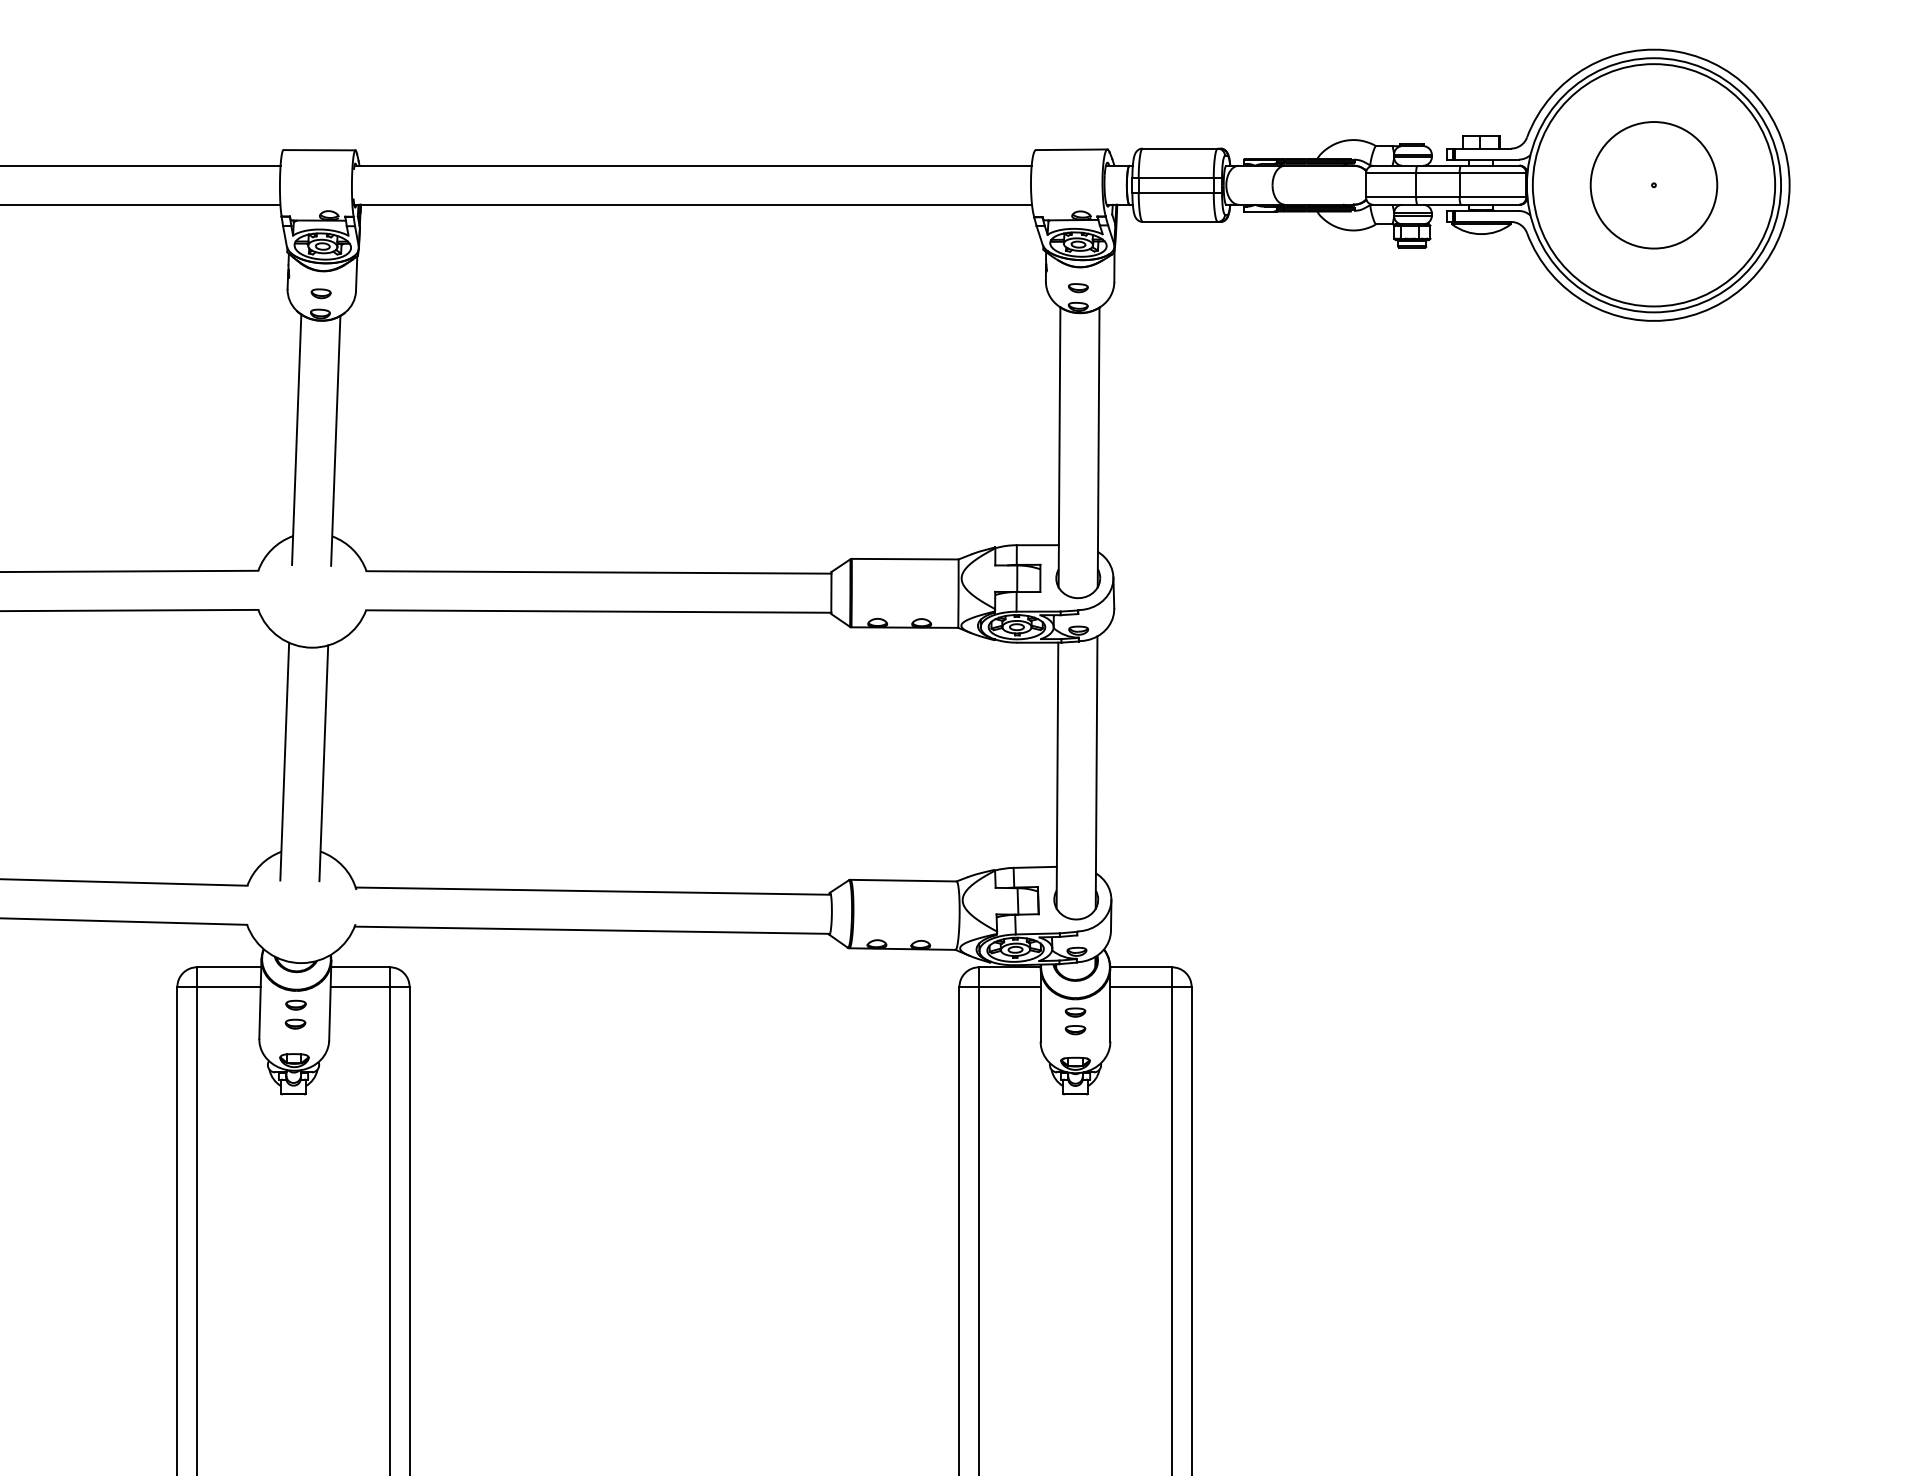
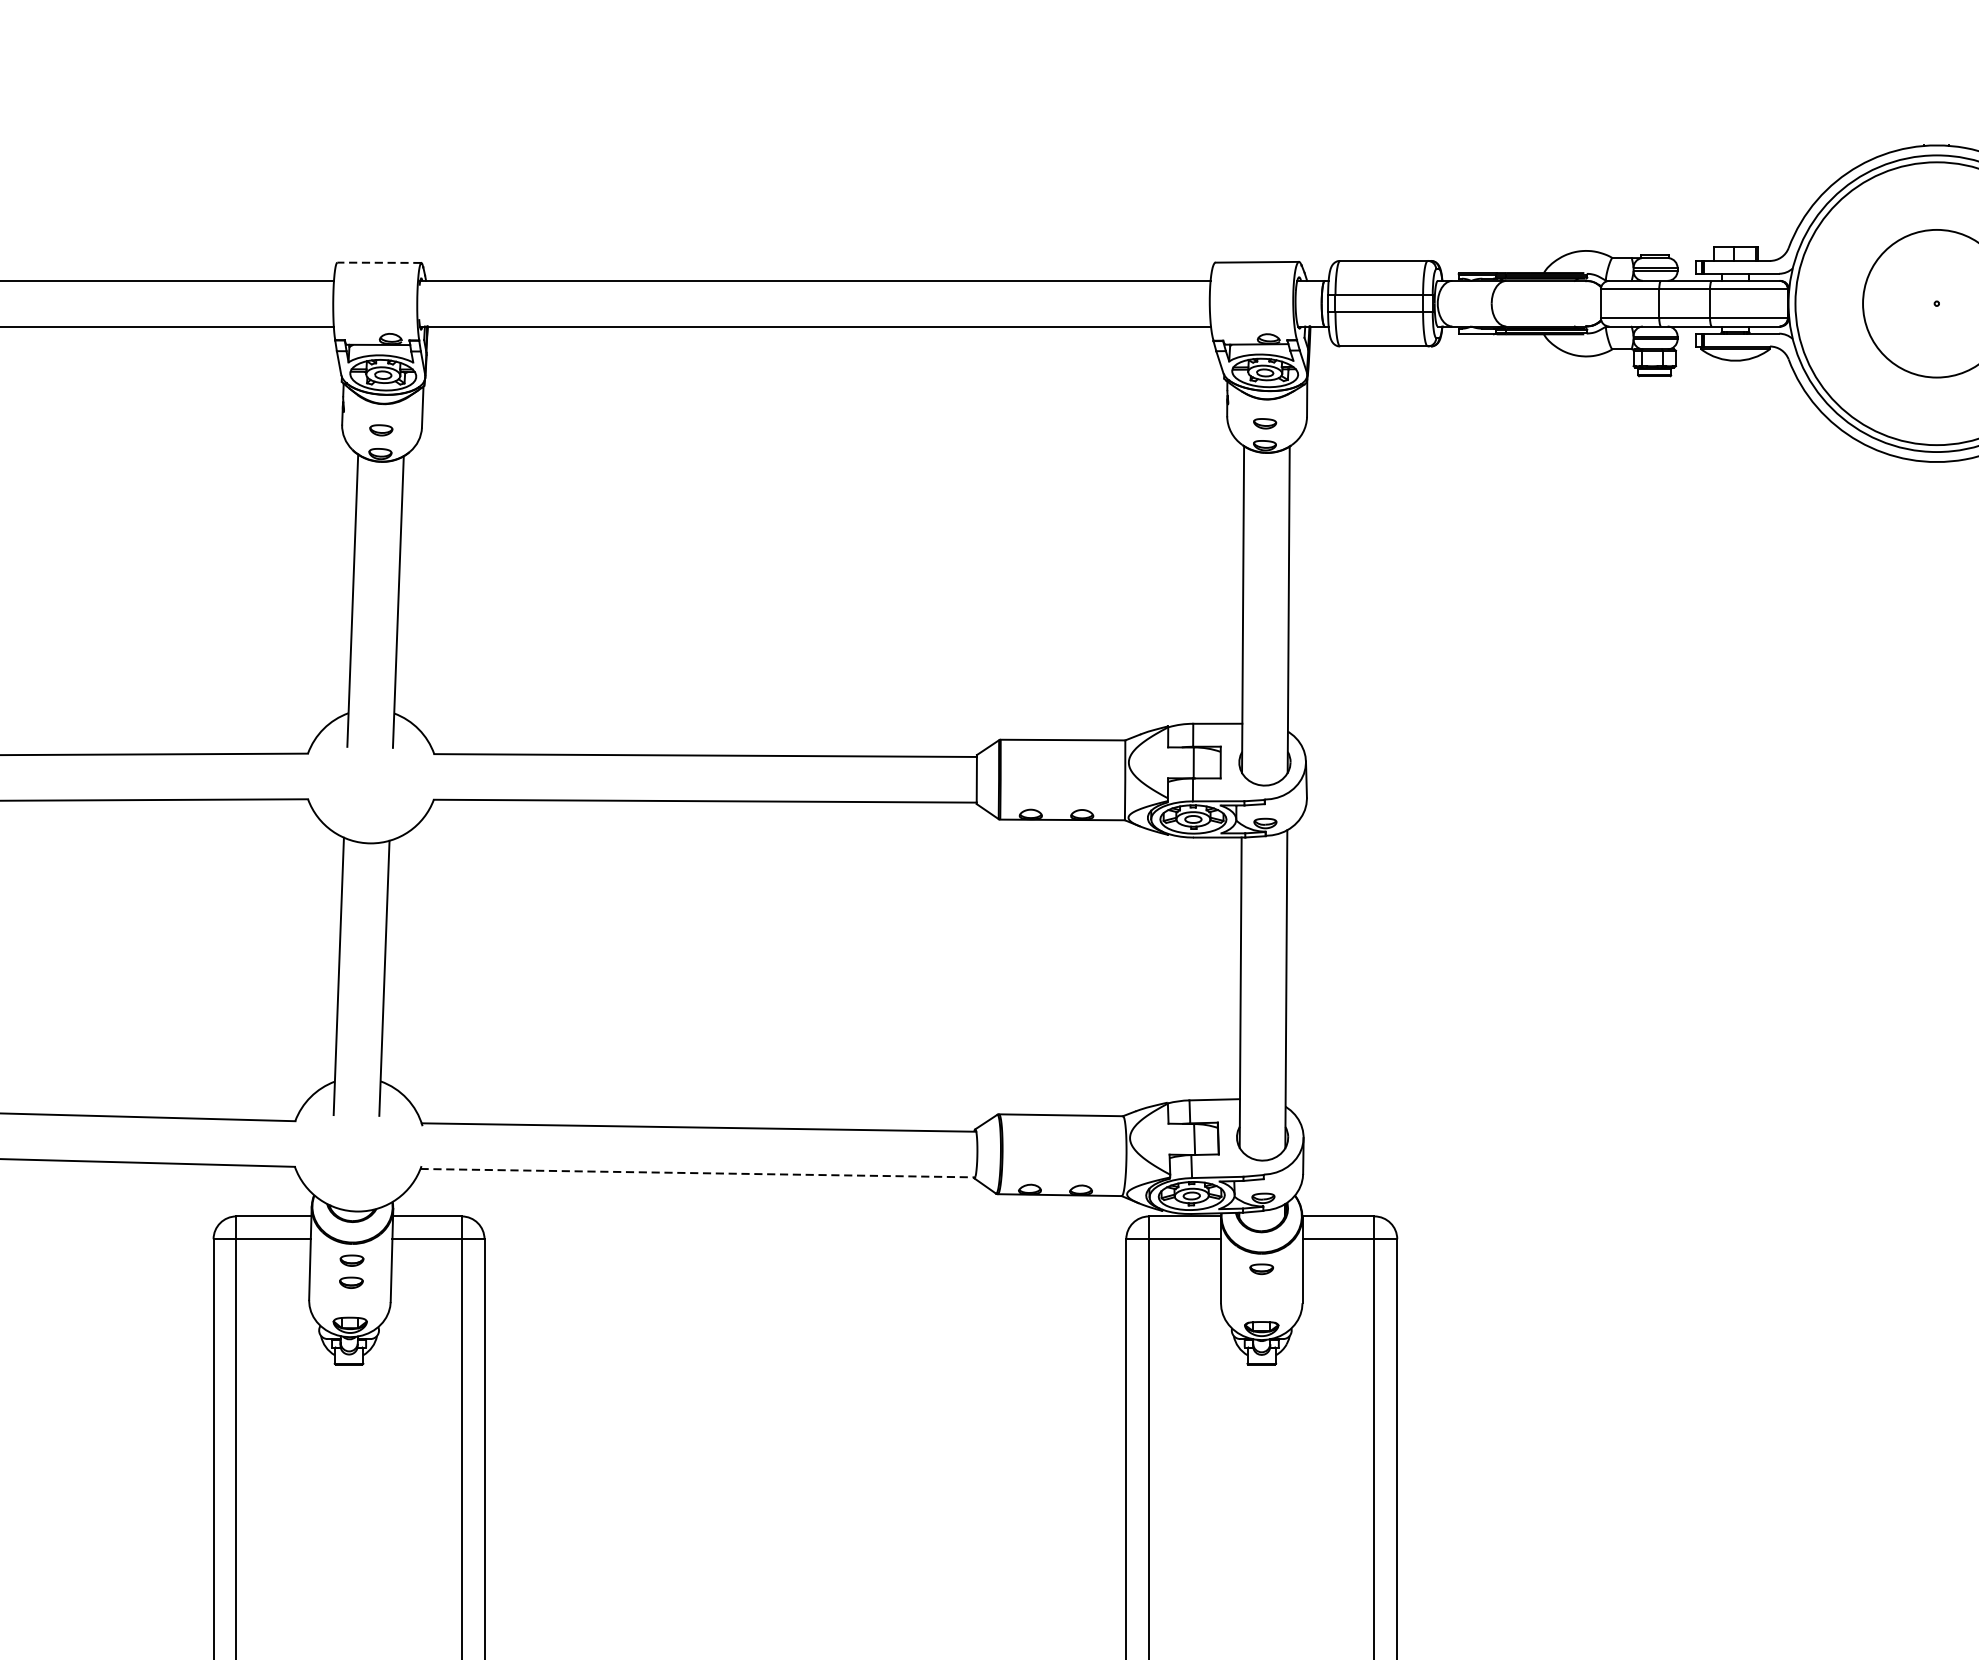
line: (319, 150) -> (379, 263), solid -> dashed
line: (592, 930) -> (698, 1173), solid -> dashed
part: (1075, 1030) -> (1261, 1290), removed

